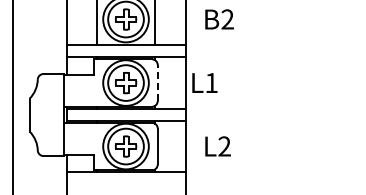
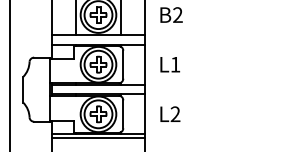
text: (204, 82) -> (169, 64), moved
line: (157, 83) -> (123, 65), dashed -> solid
line: (125, 176) -> (98, 137), added

